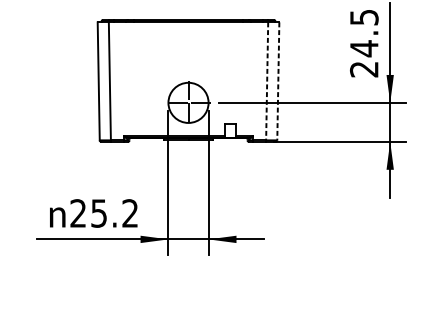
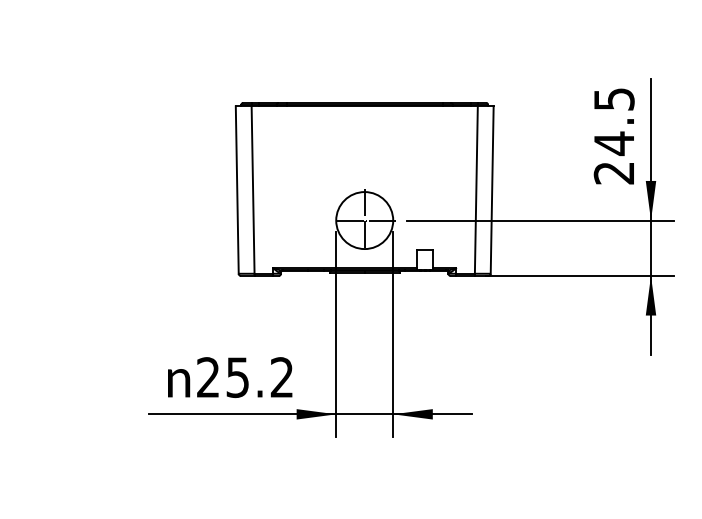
line: (267, 81) -> (476, 190), dashed -> solid
line: (278, 81) -> (492, 190), dashed -> solid

